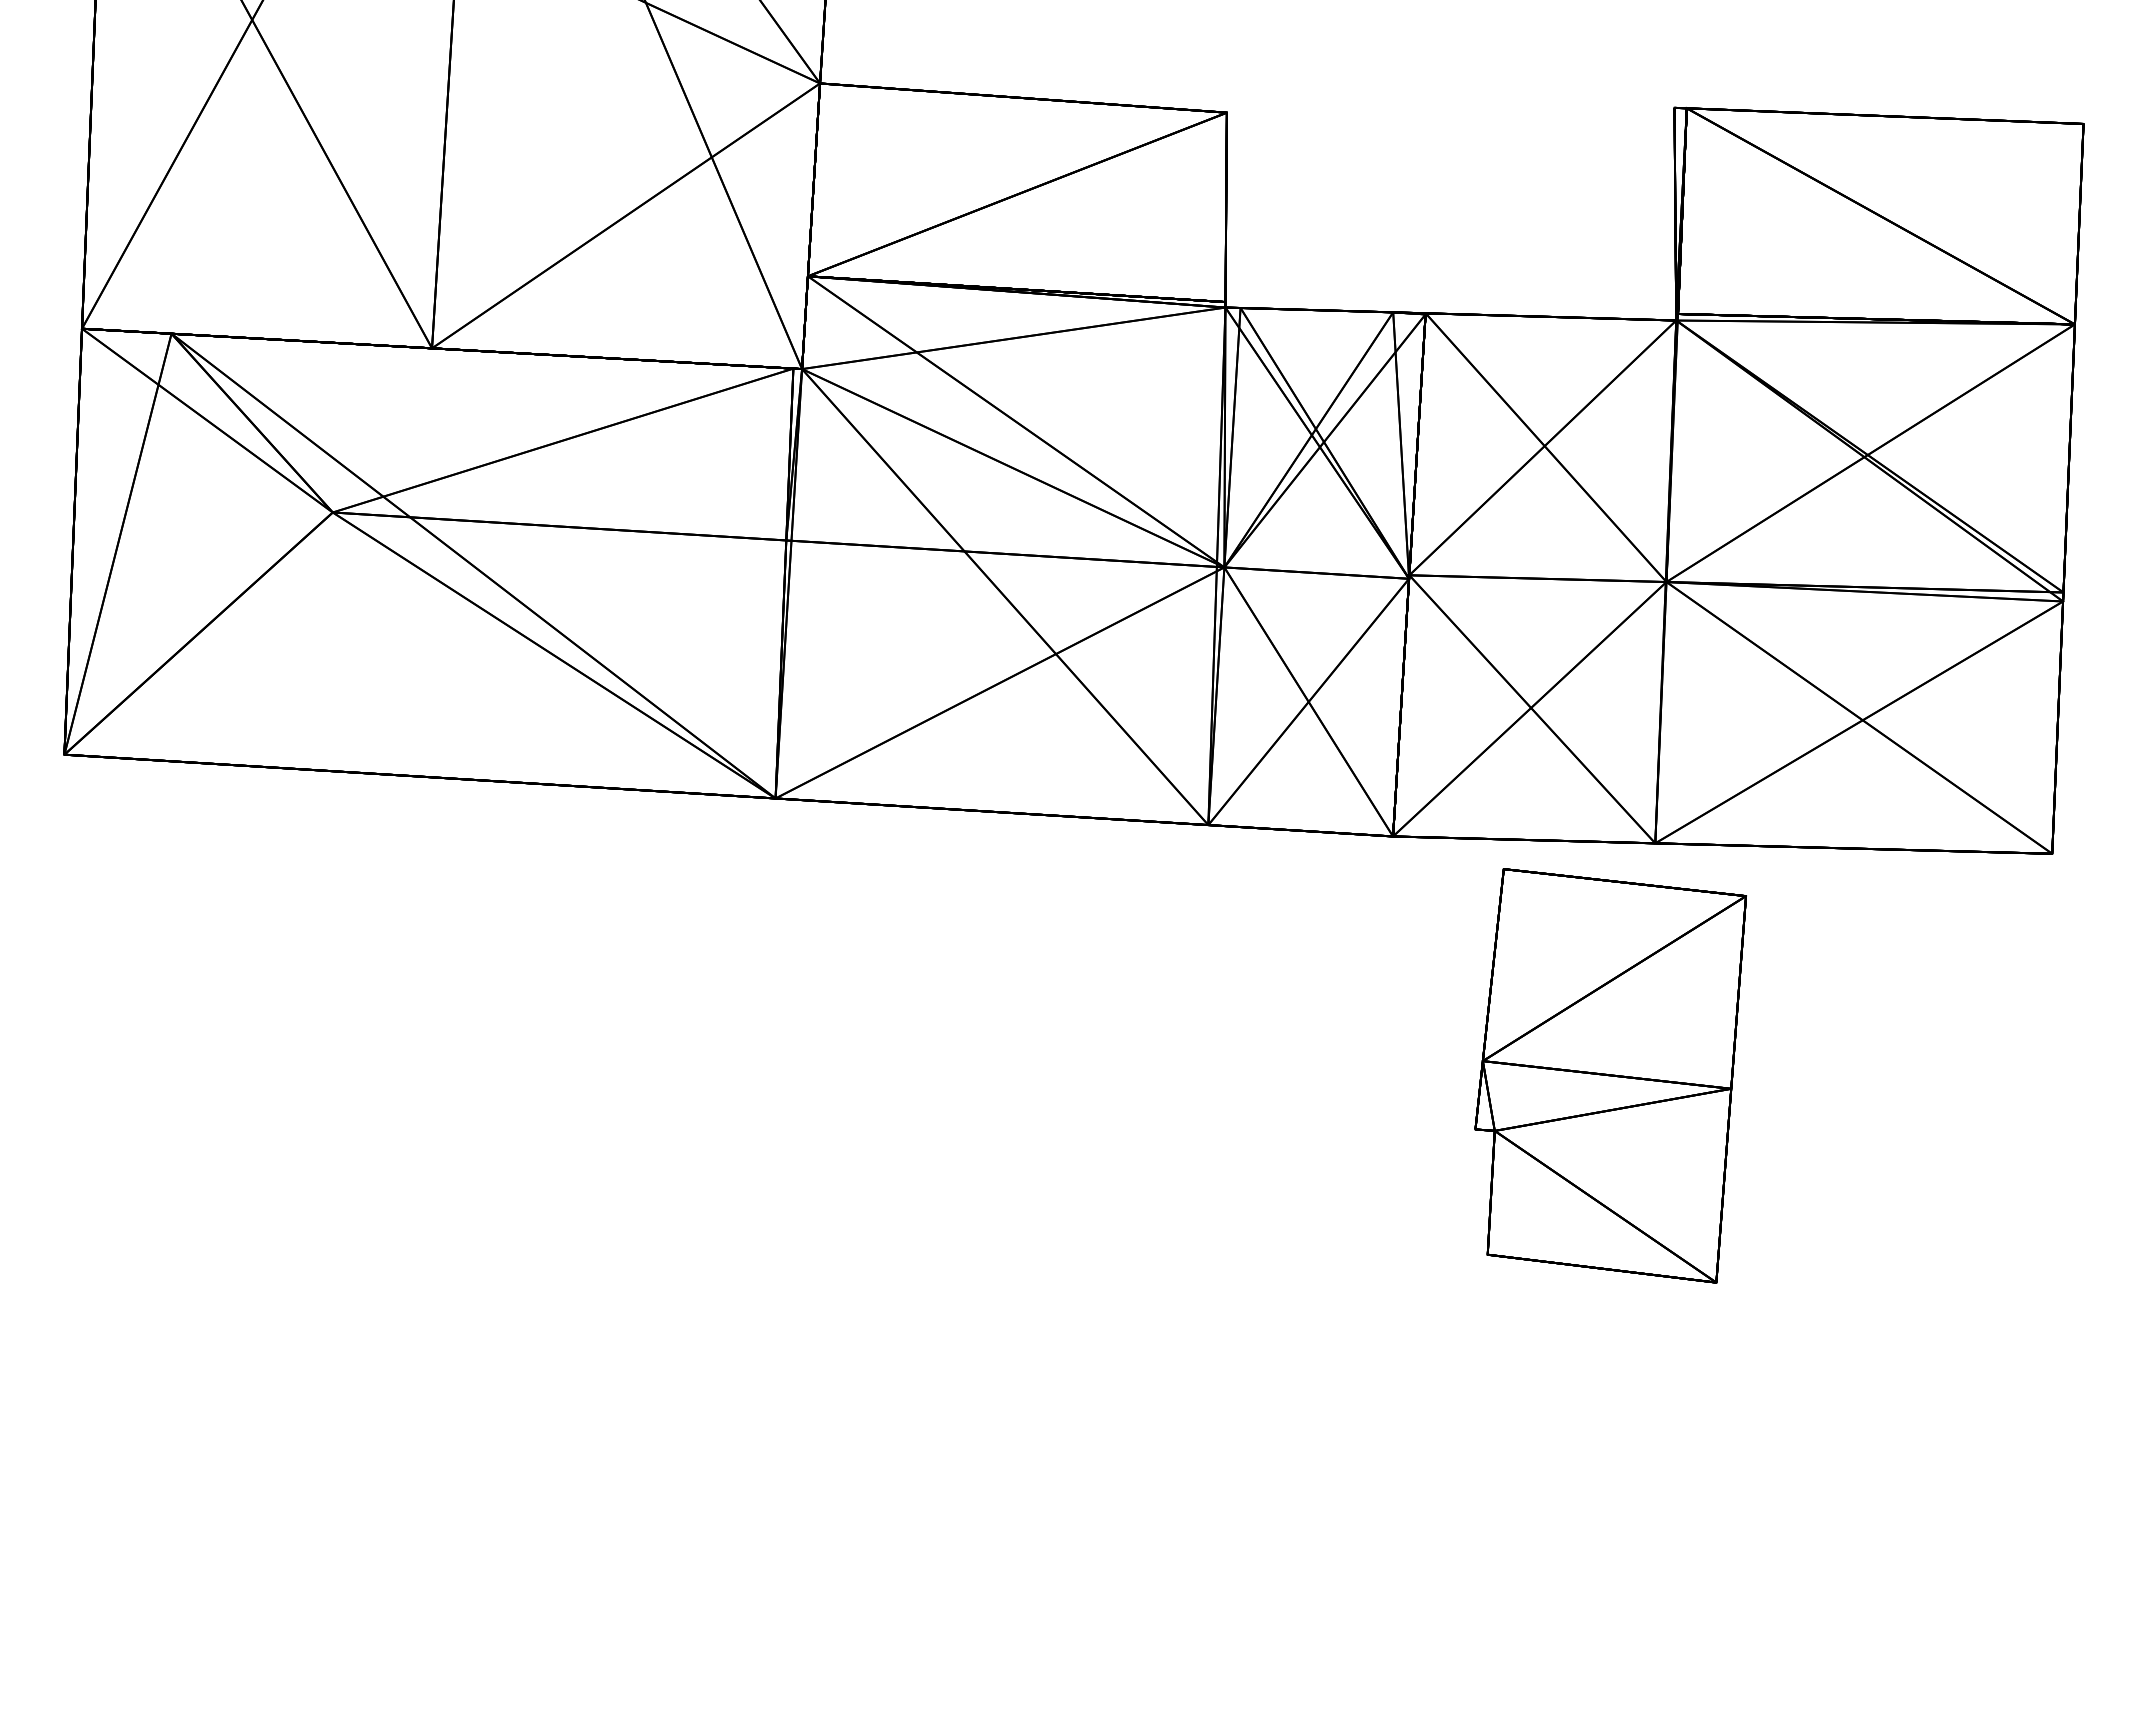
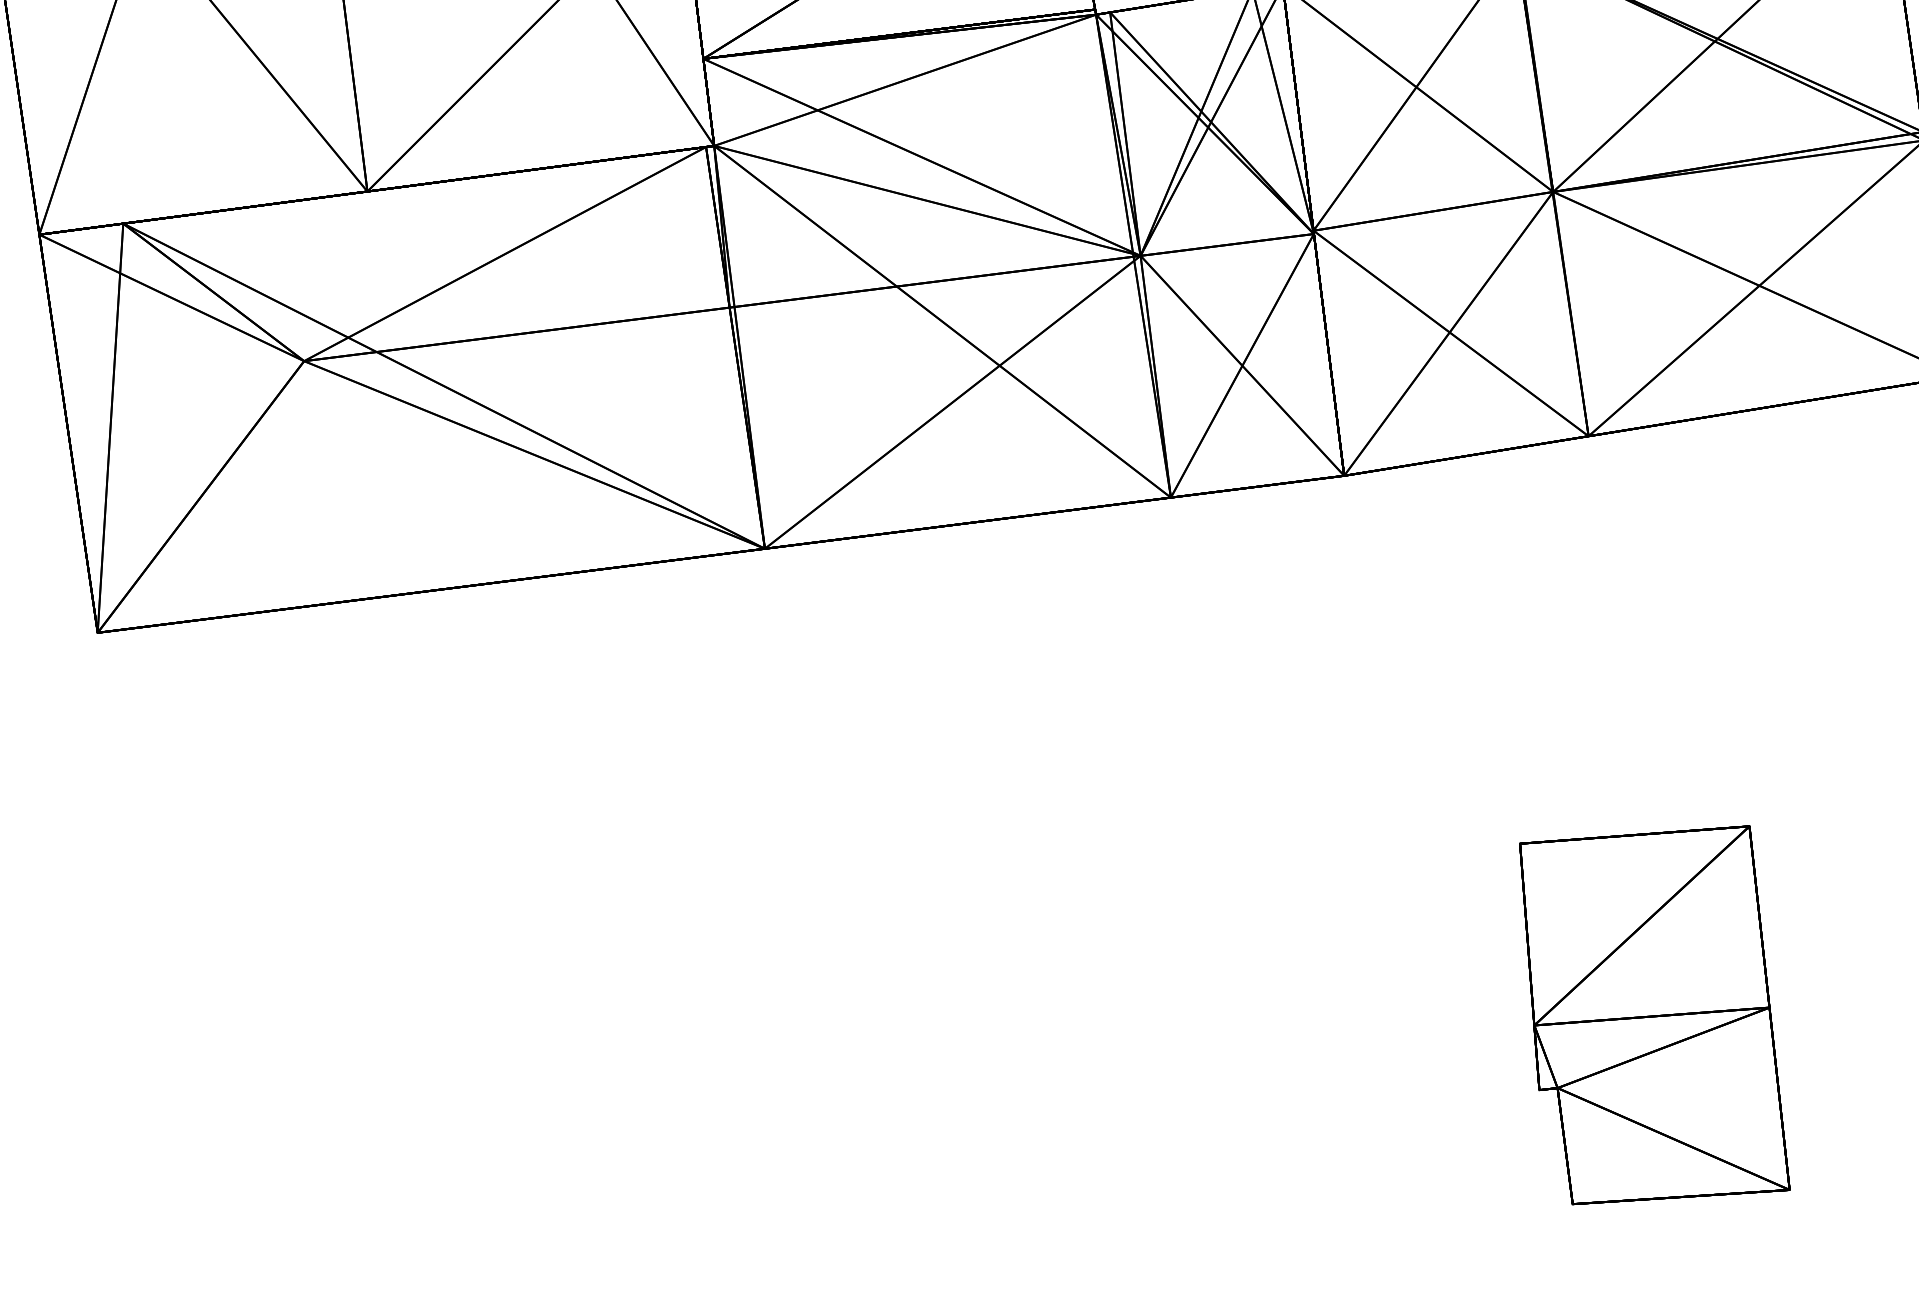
part: (1610, 1075) -> (1655, 1016), moved

